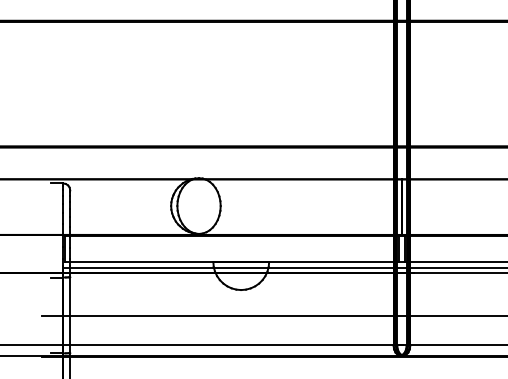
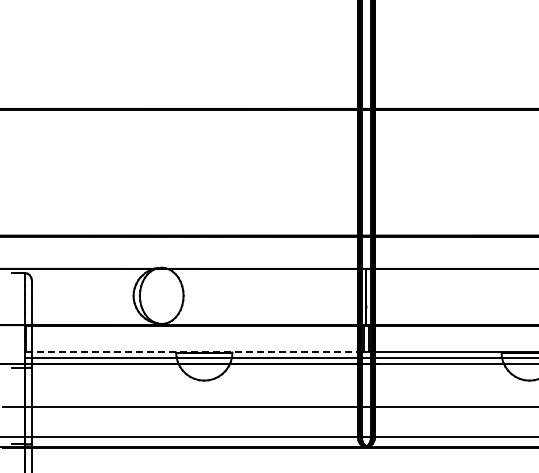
line: (231, 262) -> (194, 352), solid -> dashed

